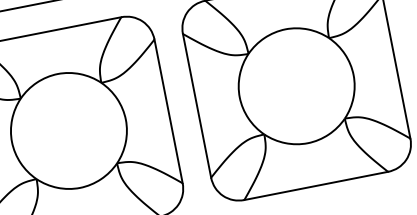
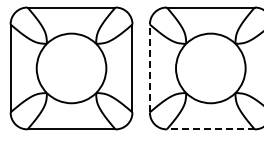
line: (196, 106) -> (149, 68), solid -> dashed
line: (315, 186) -> (210, 129), solid -> dashed

